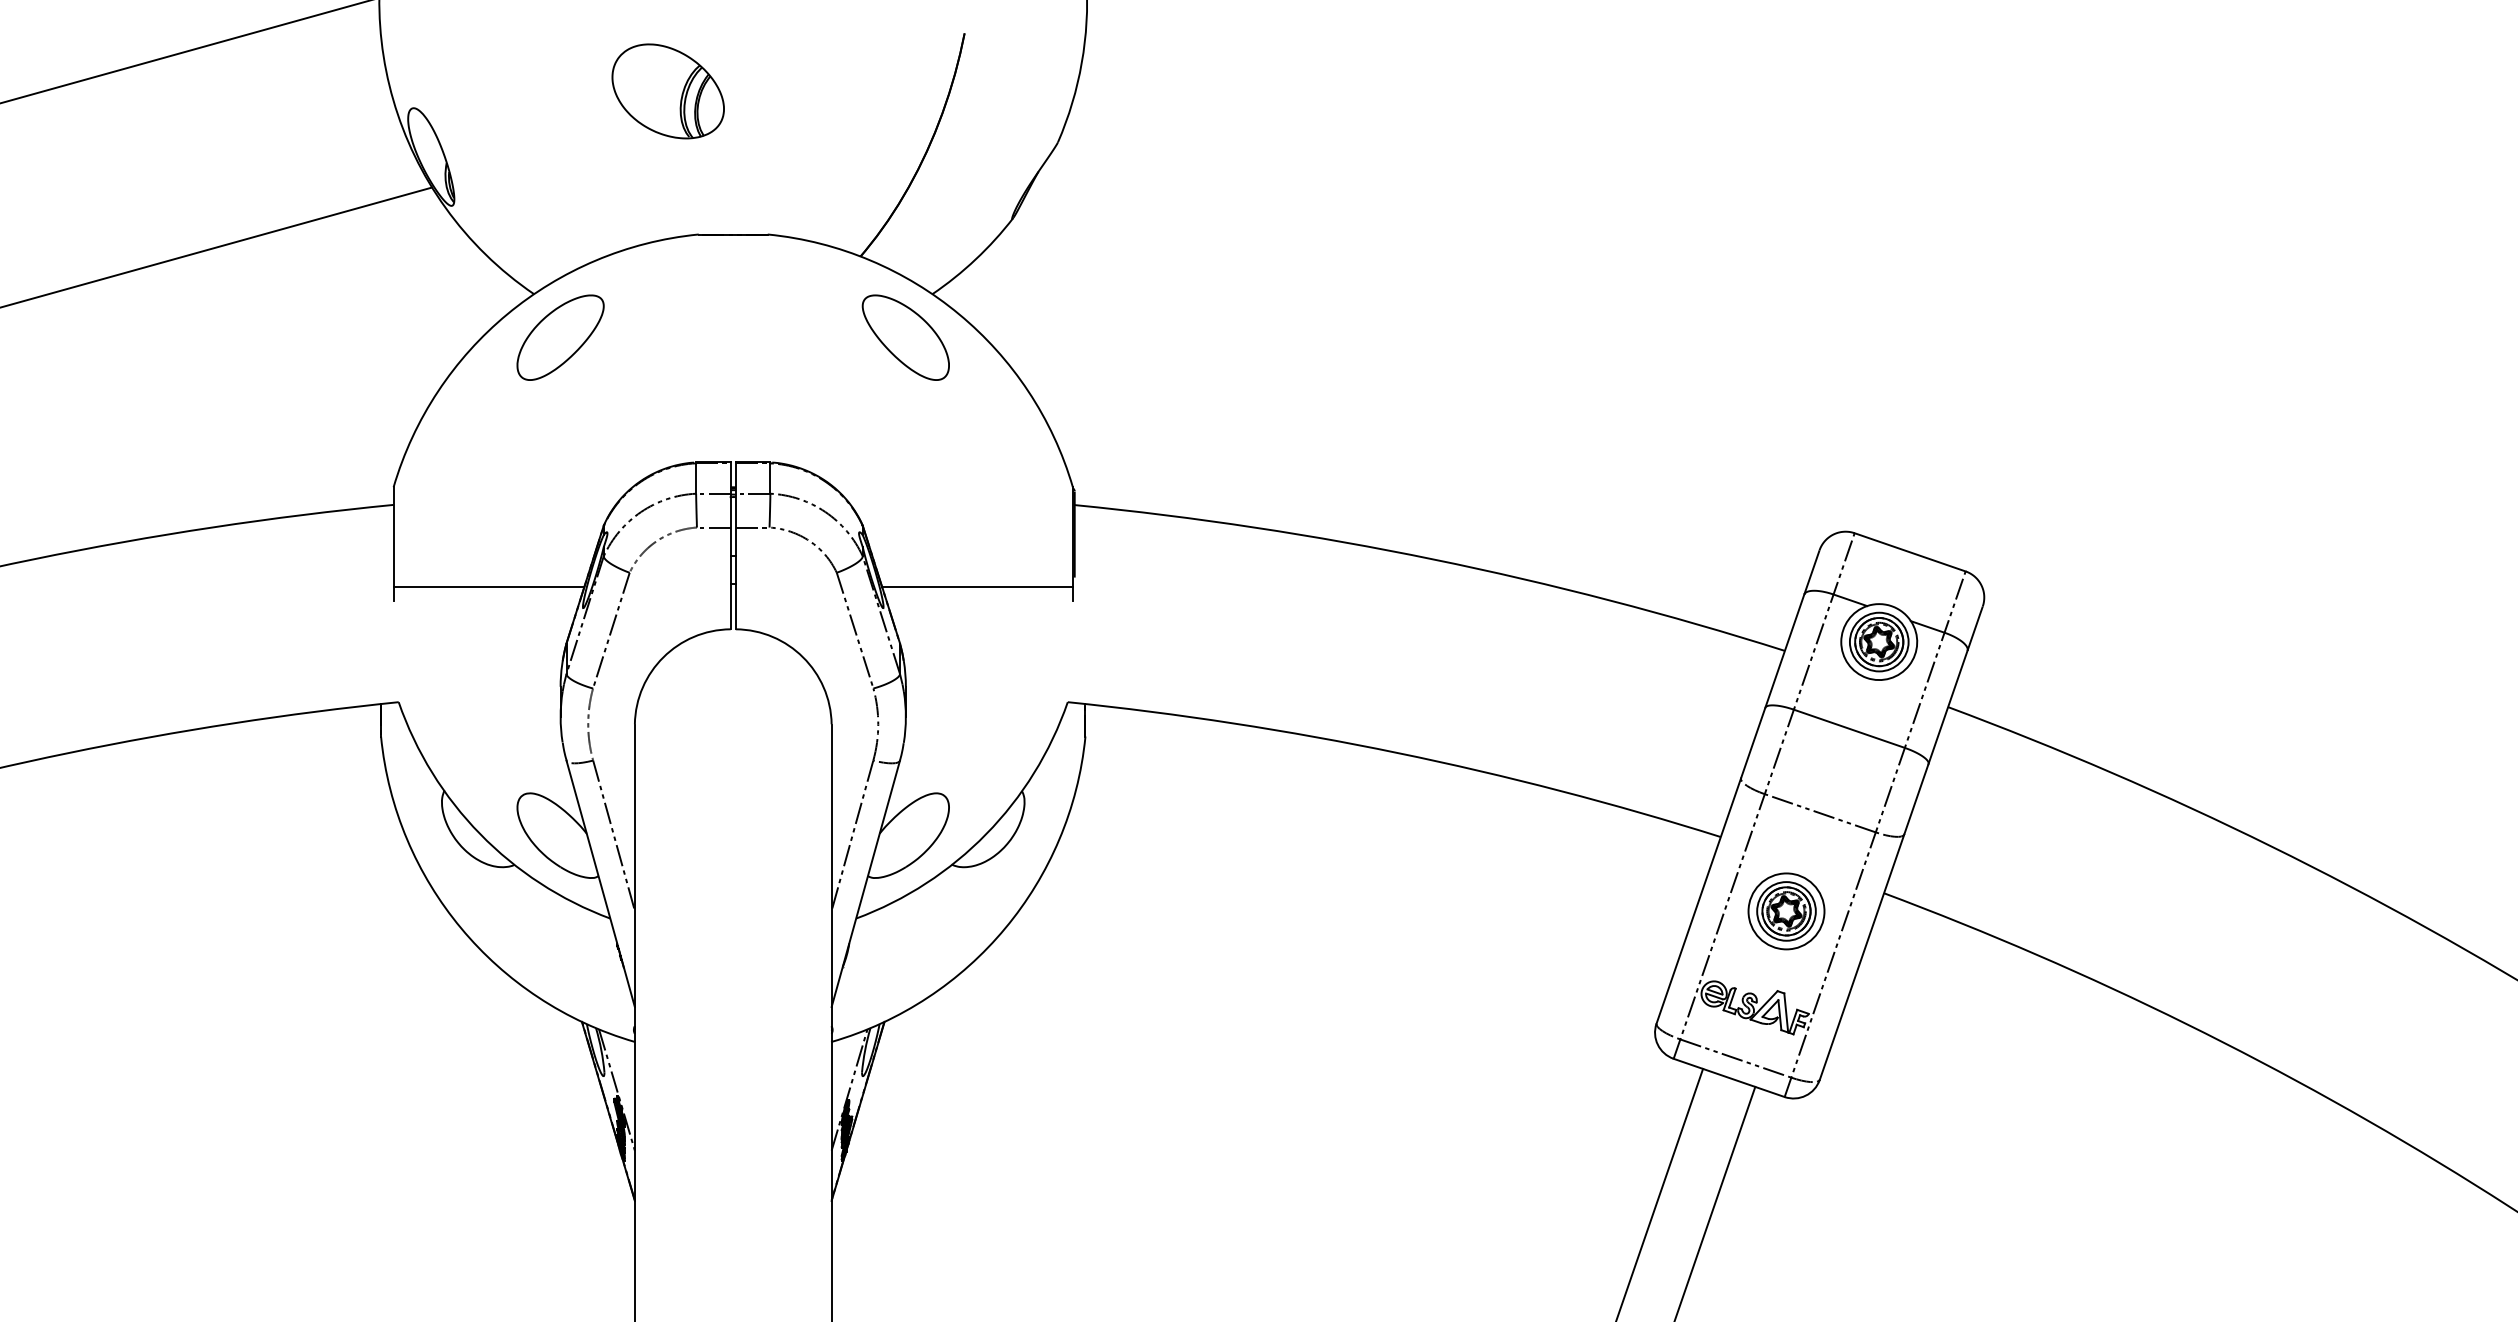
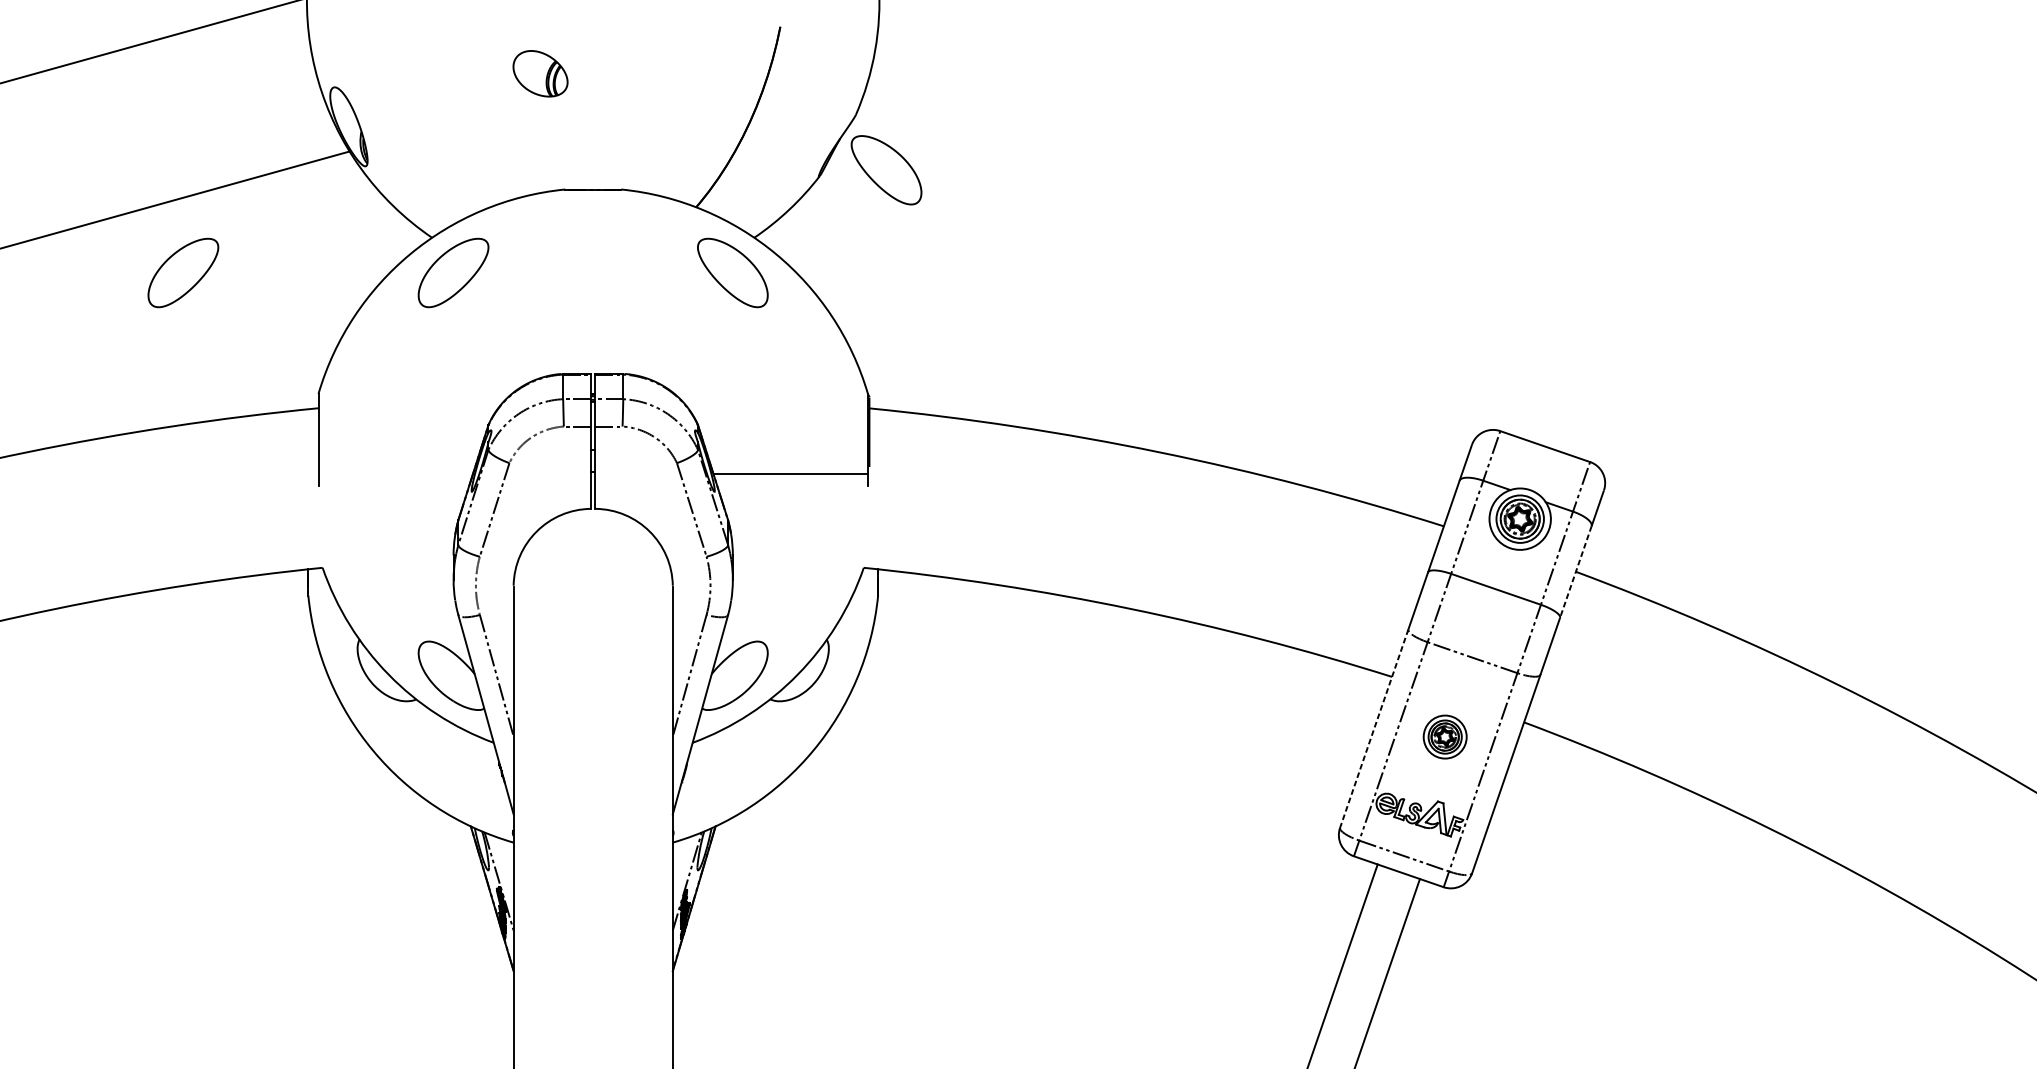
part: (667, 91) -> (540, 73), size x0.6
part: (1095, 210) -> (886, 170), added
part: (226, 337) -> (183, 272), added
line: (488, 586) -> (395, 474), removed
line: (1948, 707) -> (1576, 572), solid -> dashed
line: (1698, 901) -> (1374, 729), solid -> dashed
part: (1786, 911) -> (1445, 737), size x0.7

